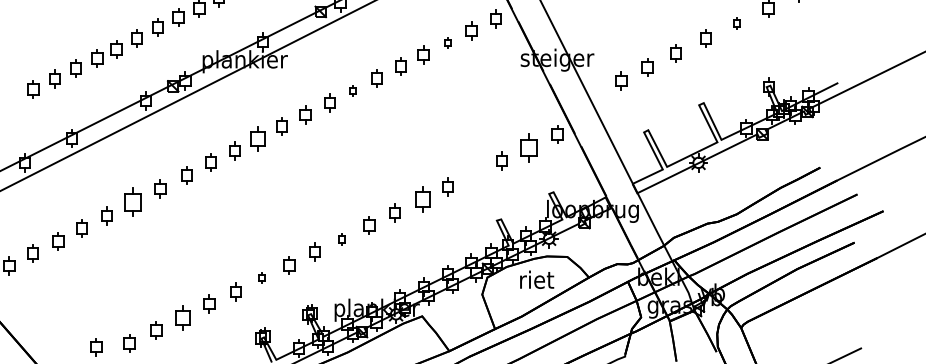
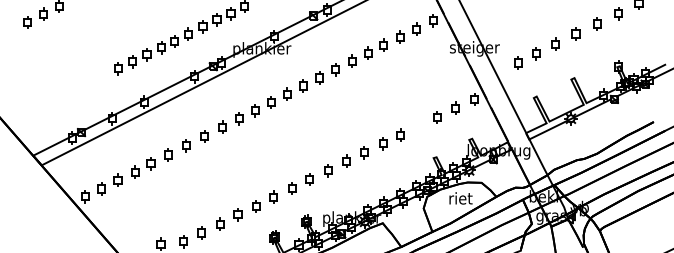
part: (737, 22) -> (597, 23), size x1.67
part: (448, 41) -> (400, 36), size x1.67
part: (352, 90) -> (335, 69), size x1.67
part: (258, 138) -> (271, 102), size x0.71
part: (528, 146) -> (455, 107), size x0.62
part: (423, 199) -> (383, 143), size x0.71
part: (133, 202) -> (186, 145), size x0.62
part: (342, 238) -> (328, 170), size x1.67
part: (261, 277) -> (273, 196), size x1.67
part: (183, 316) -> (220, 223), size x0.71

